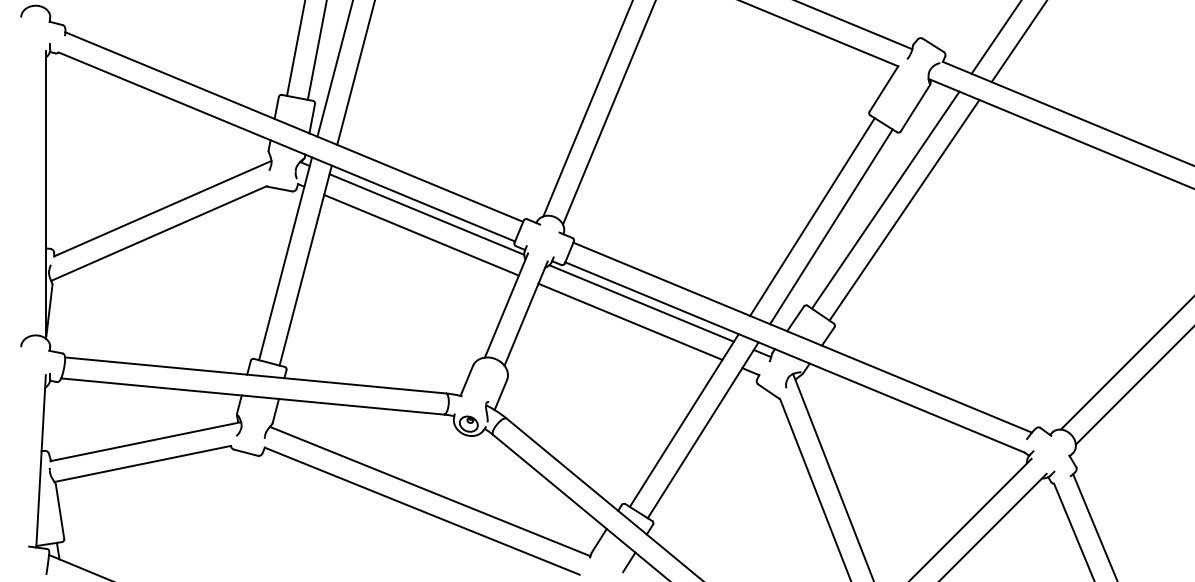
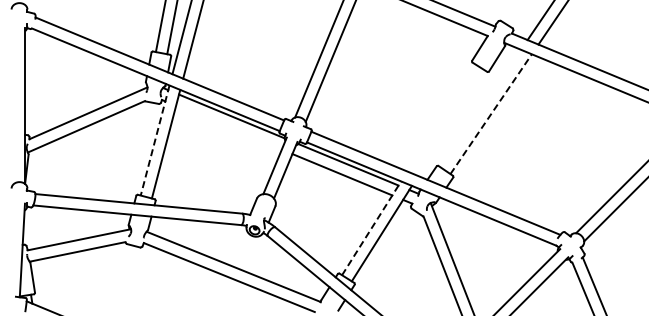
line: (884, 199) -> (480, 108), removed
line: (905, 209) -> (491, 113), solid -> dashed
line: (813, 216) -> (441, 117), removed
line: (831, 227) -> (451, 123), removed
line: (420, 234) -> (228, 127), removed
line: (286, 258) -> (155, 140), solid -> dashed
line: (684, 419) -> (371, 227), solid -> dashed

